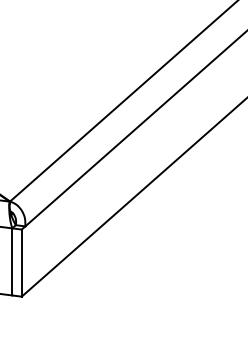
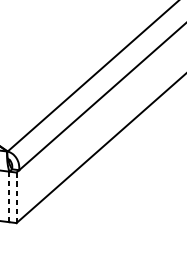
line: (12, 261) -> (9, 196), solid -> dashed
line: (21, 263) -> (16, 198), solid -> dashed

